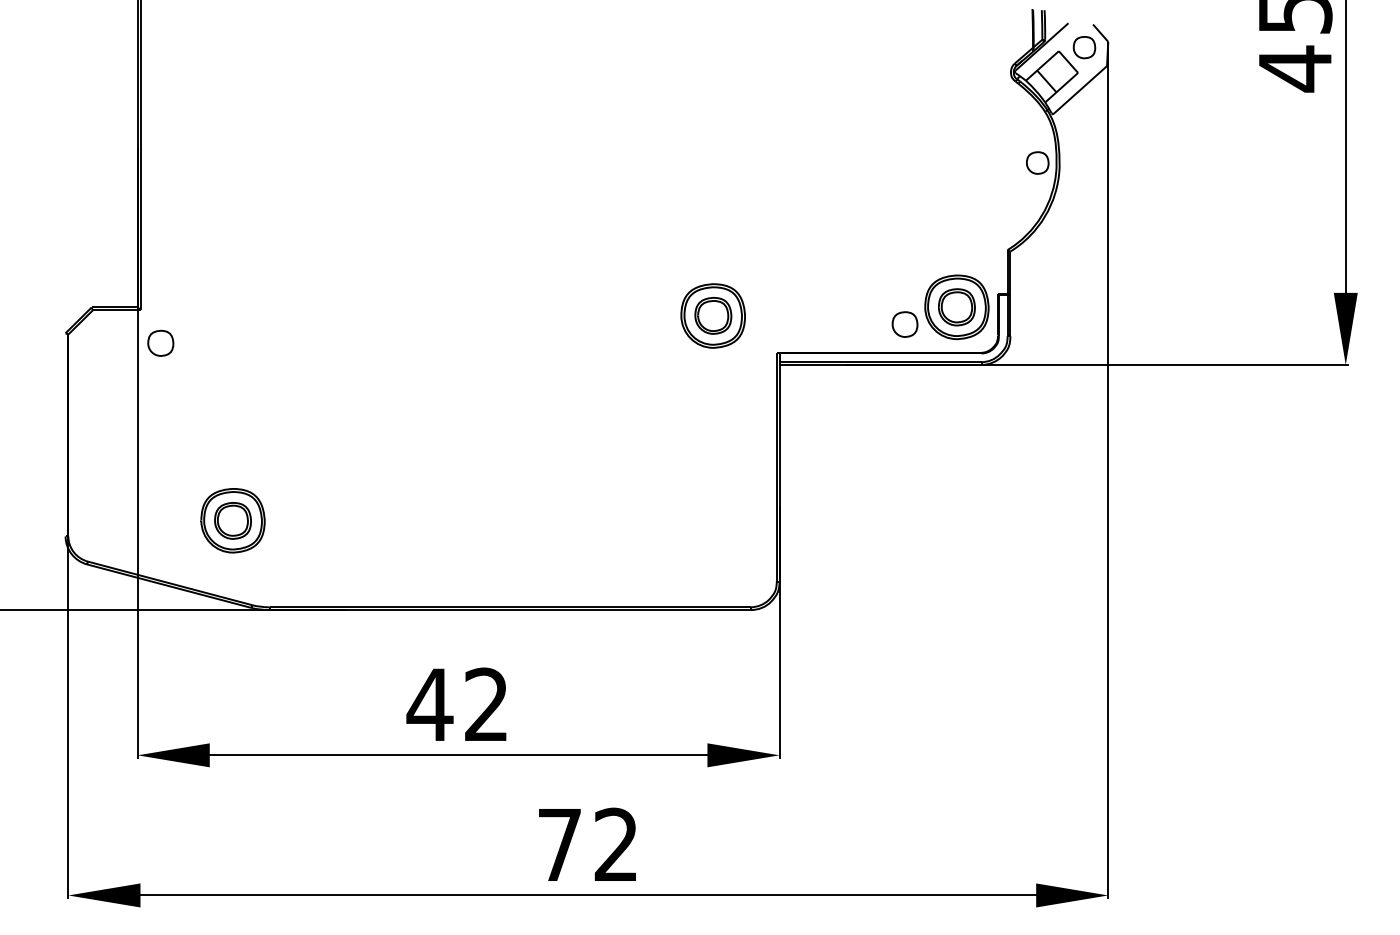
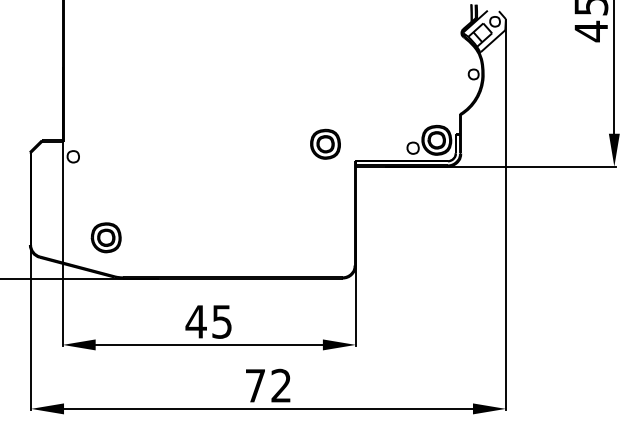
text: (485, 704) -> (221, 321), 42 -> 45

